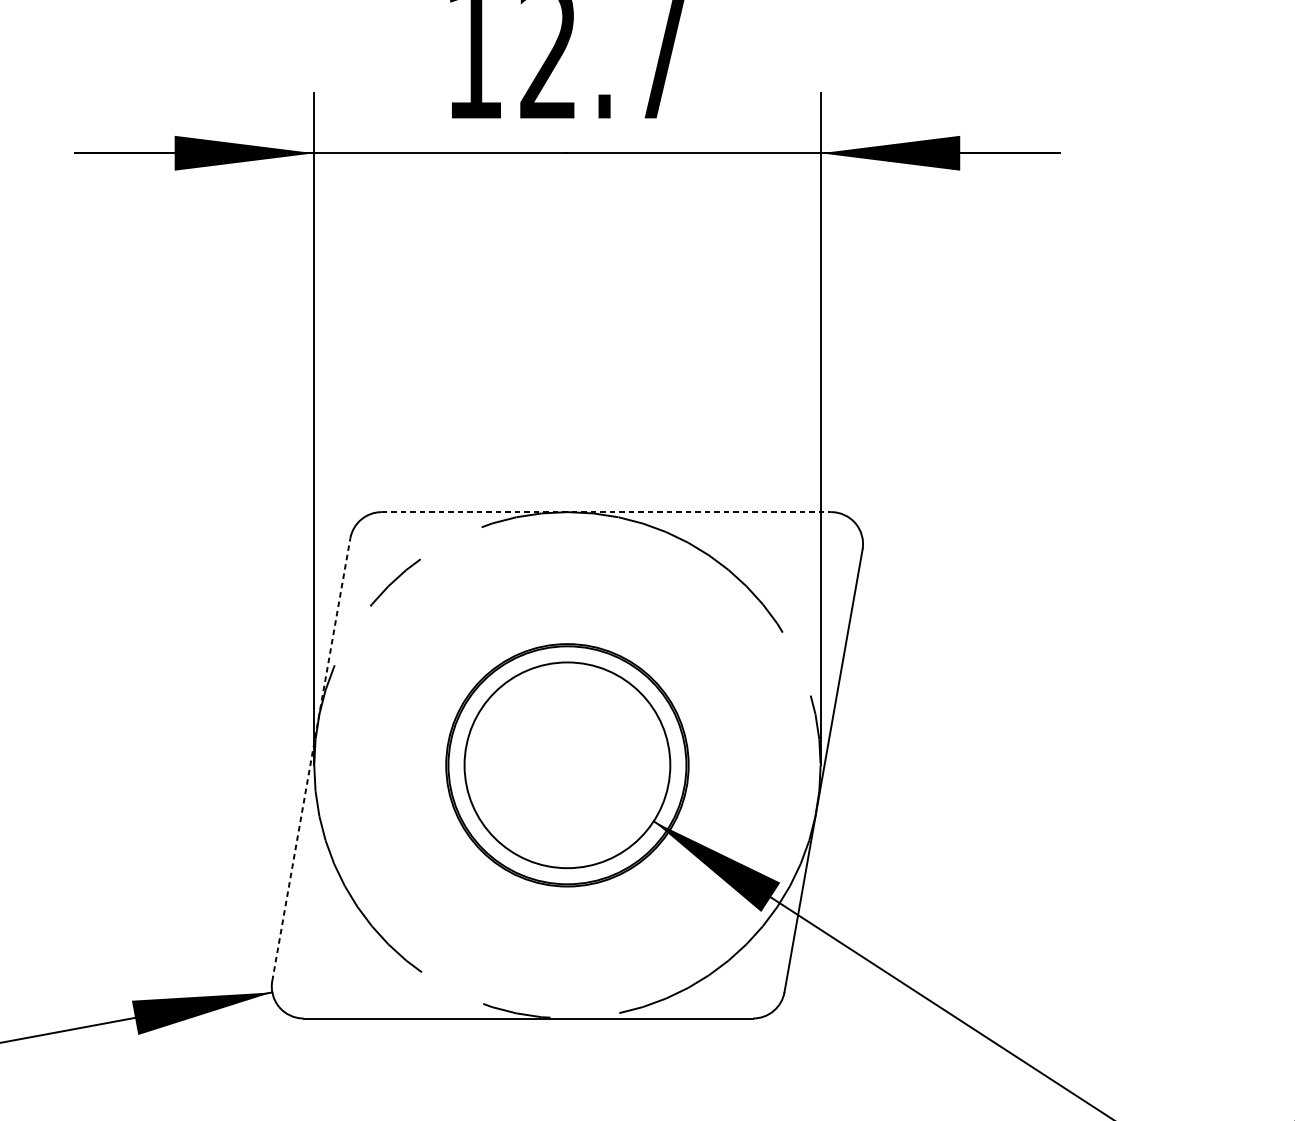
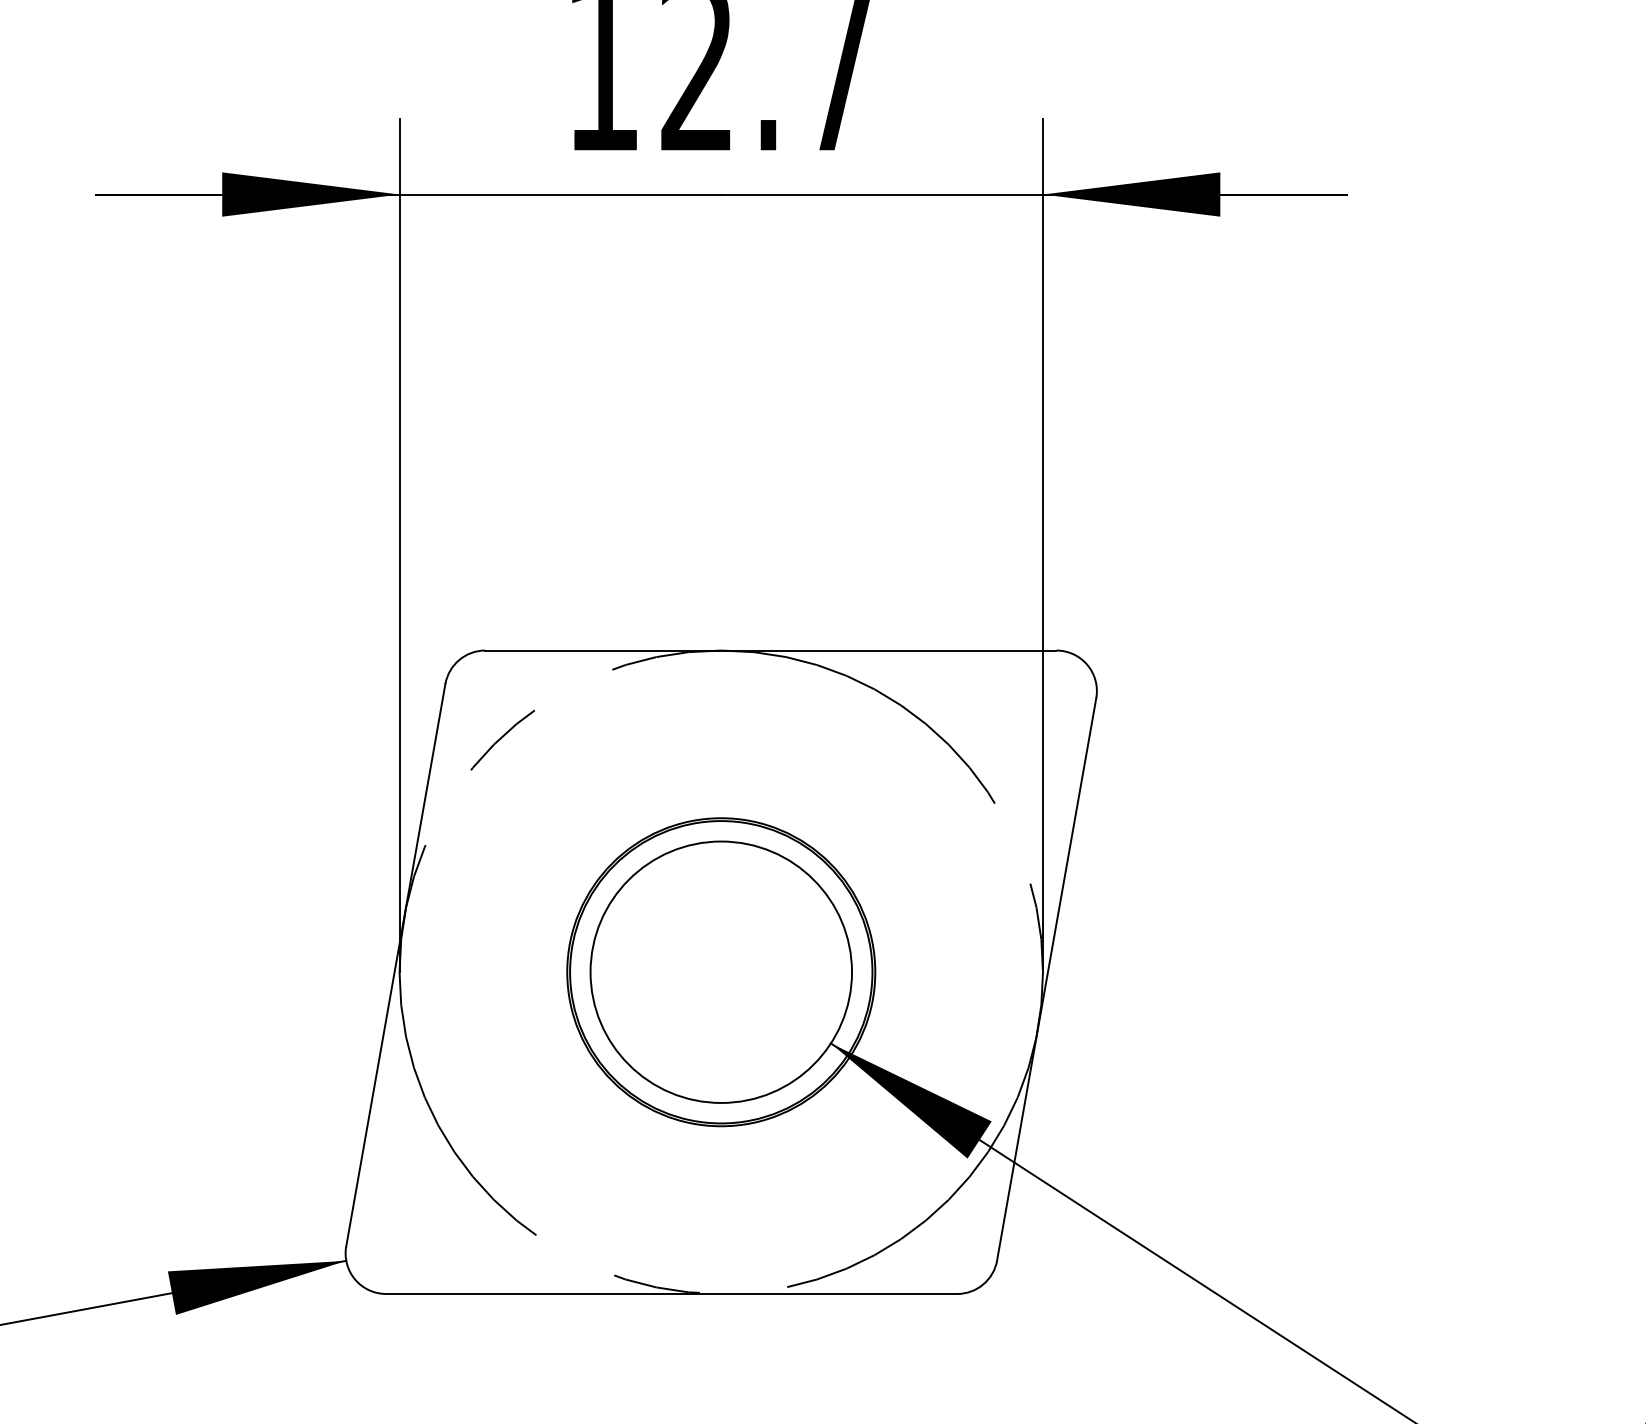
line: (606, 512) -> (770, 650), dashed -> solid
line: (311, 760) -> (395, 965), dashed -> solid

